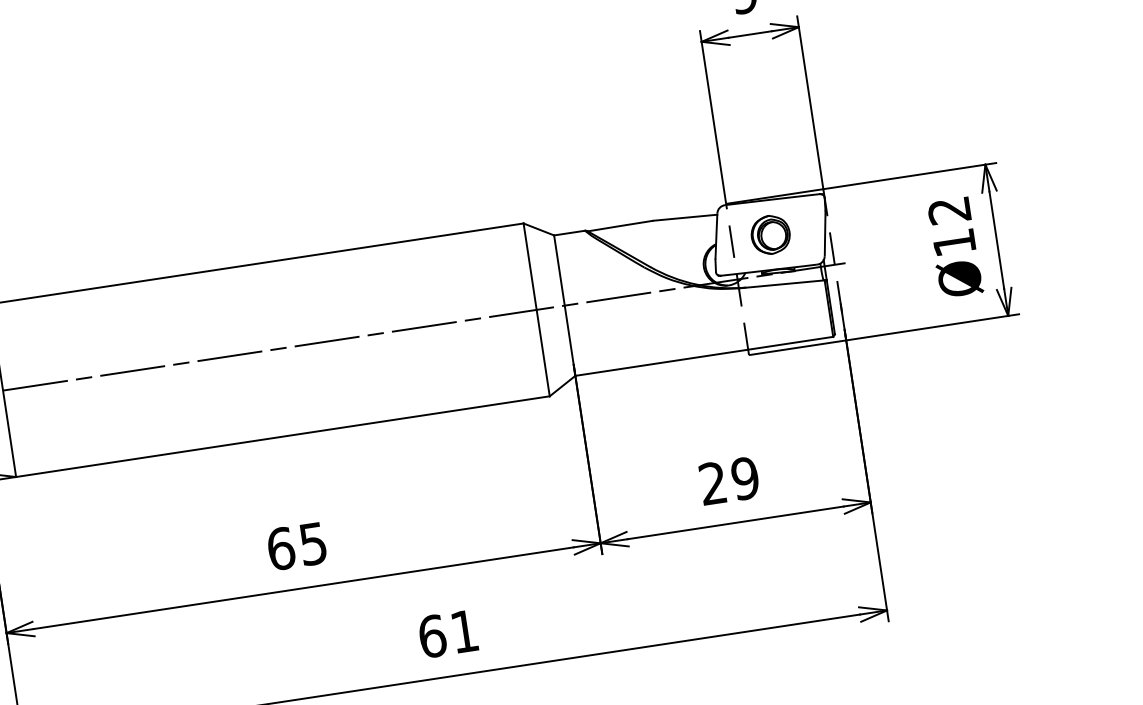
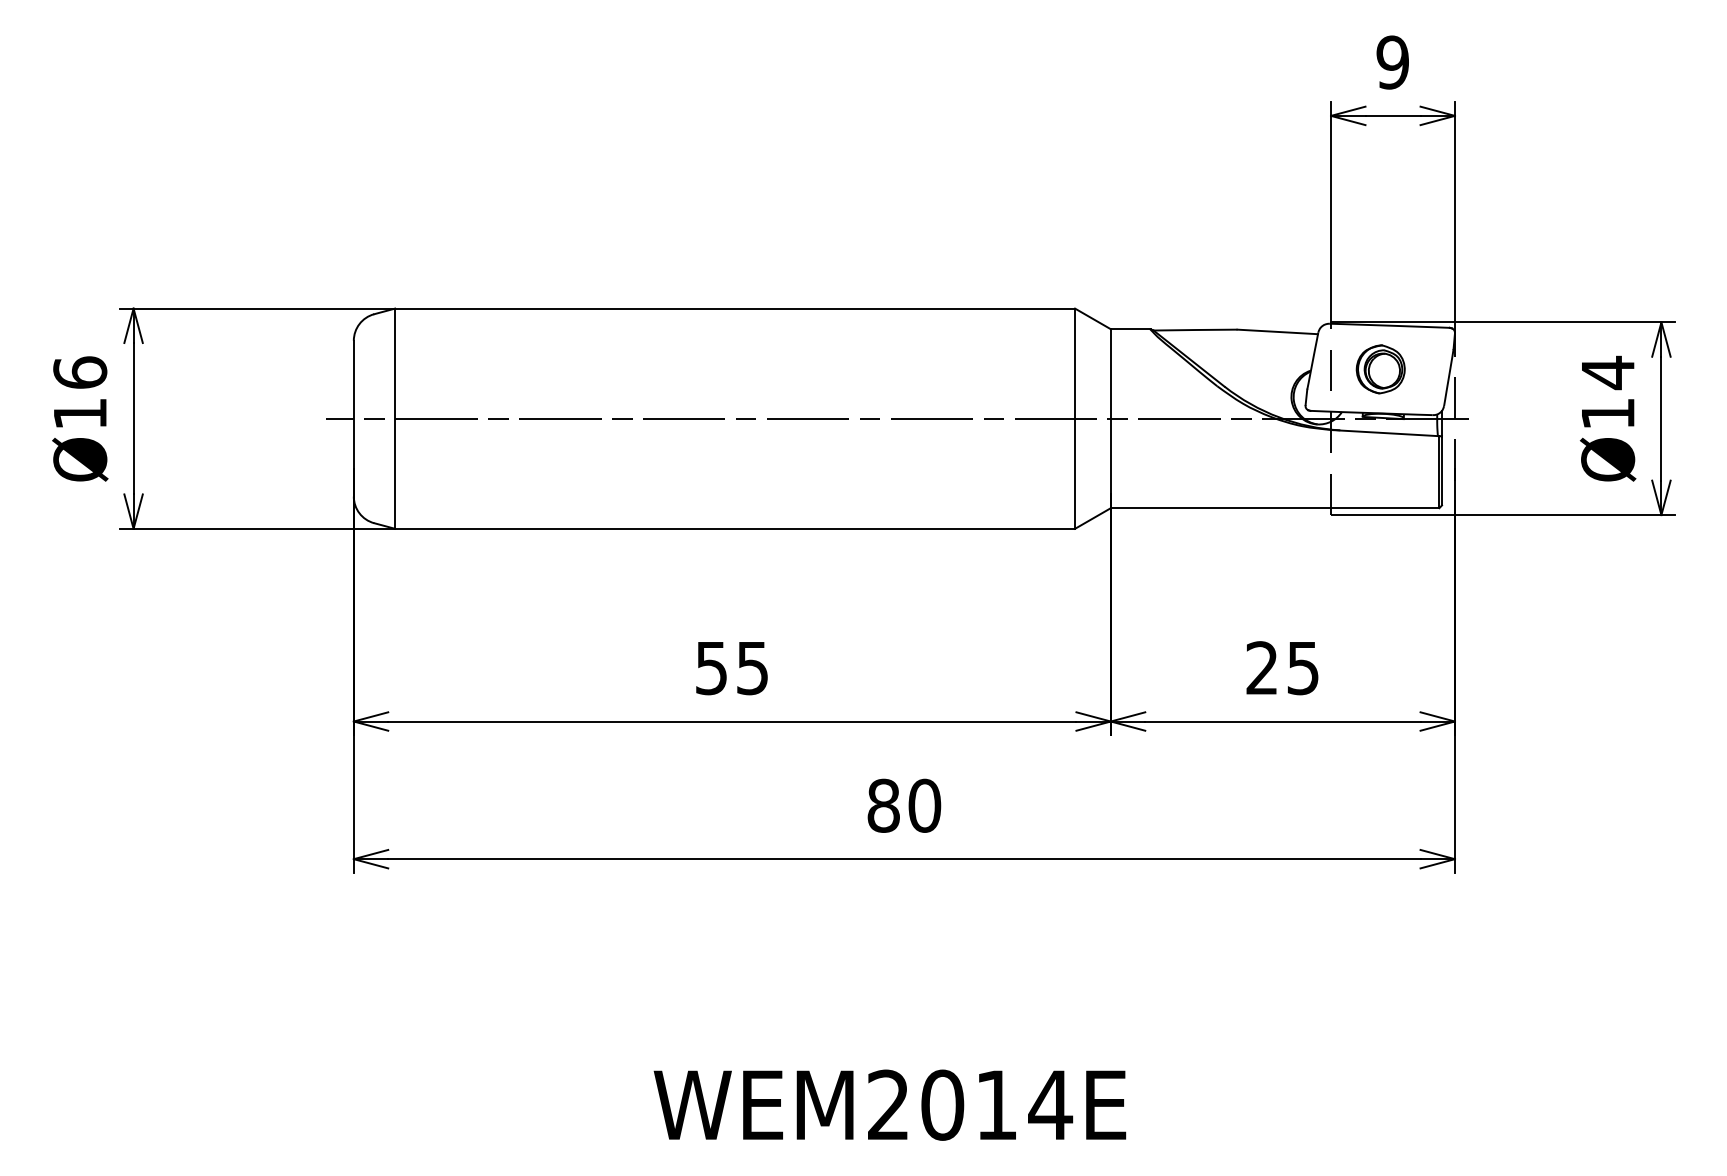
text: (949, 210) -> (1607, 372), Ø12 -> Ø14
text: (745, 478) -> (1303, 668), 29 -> 25
text: (280, 549) -> (711, 668), 65 -> 55
text: (448, 633) -> (904, 805), 61 -> 80

